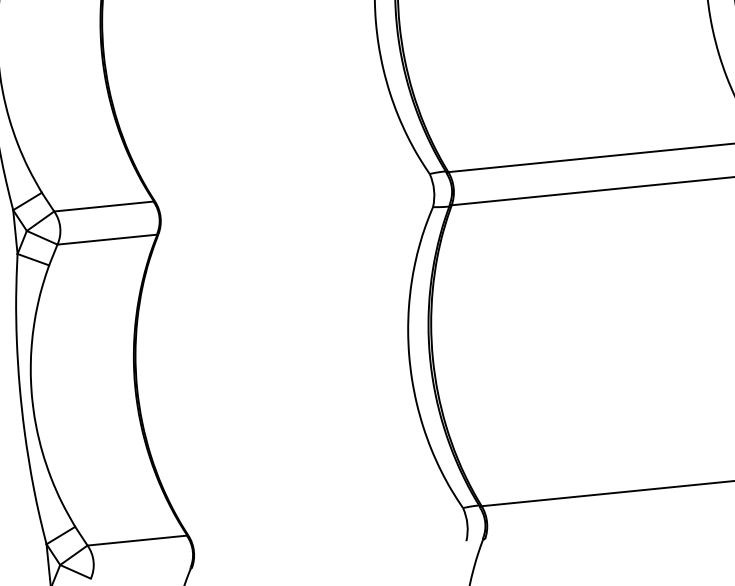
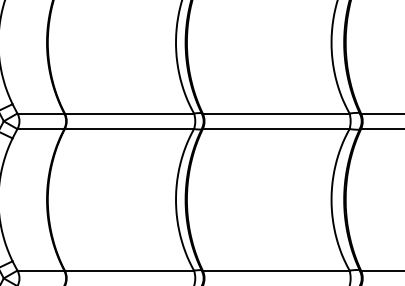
line: (292, 187) -> (129, 113), added
line: (295, 221) -> (129, 129), added
line: (325, 521) -> (129, 270), added

